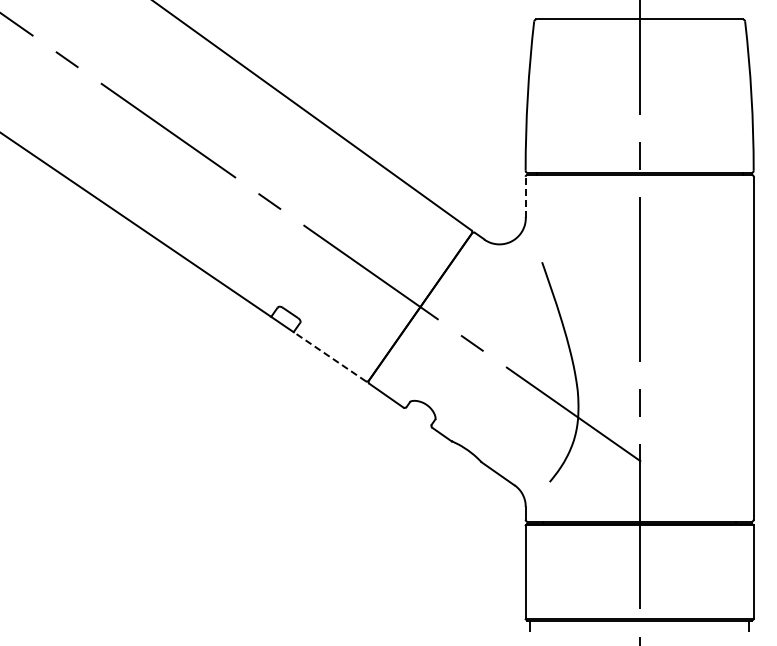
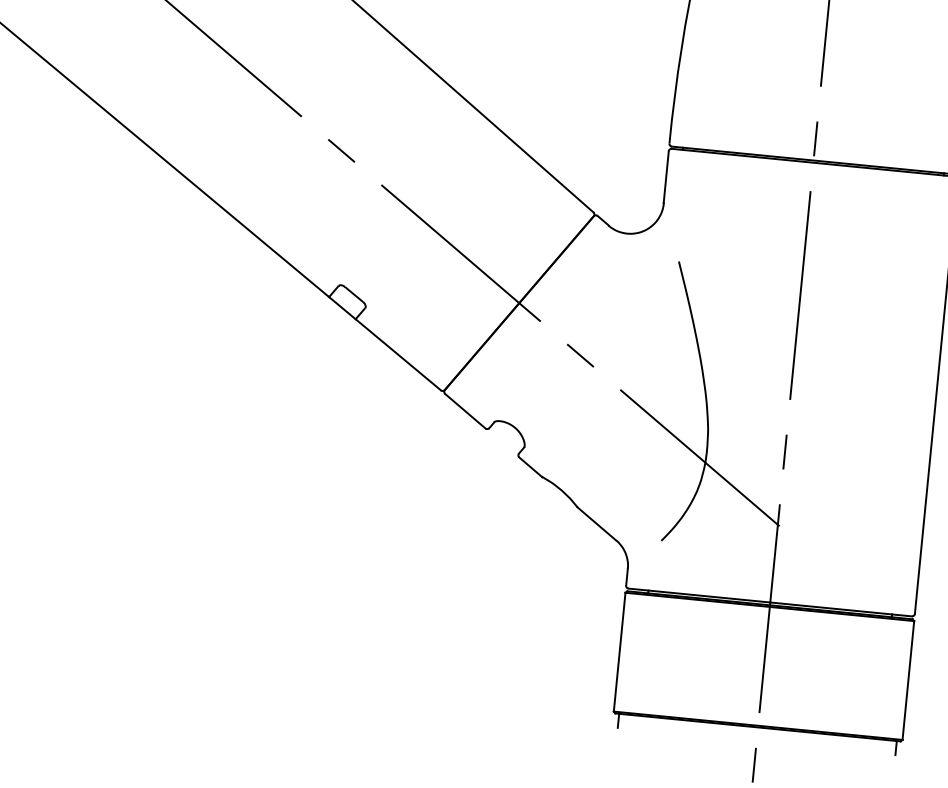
line: (525, 196) -> (666, 176), dashed -> solid
line: (329, 356) -> (398, 354), dashed -> solid

